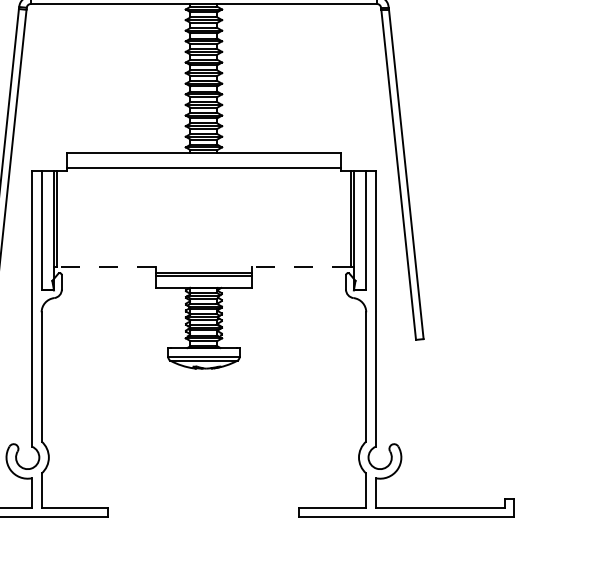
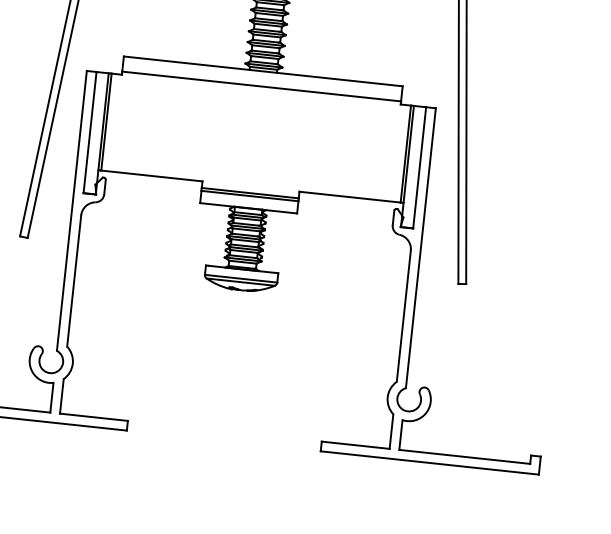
line: (106, 266) -> (152, 175), dashed -> solid
line: (301, 266) -> (350, 197), dashed -> solid

